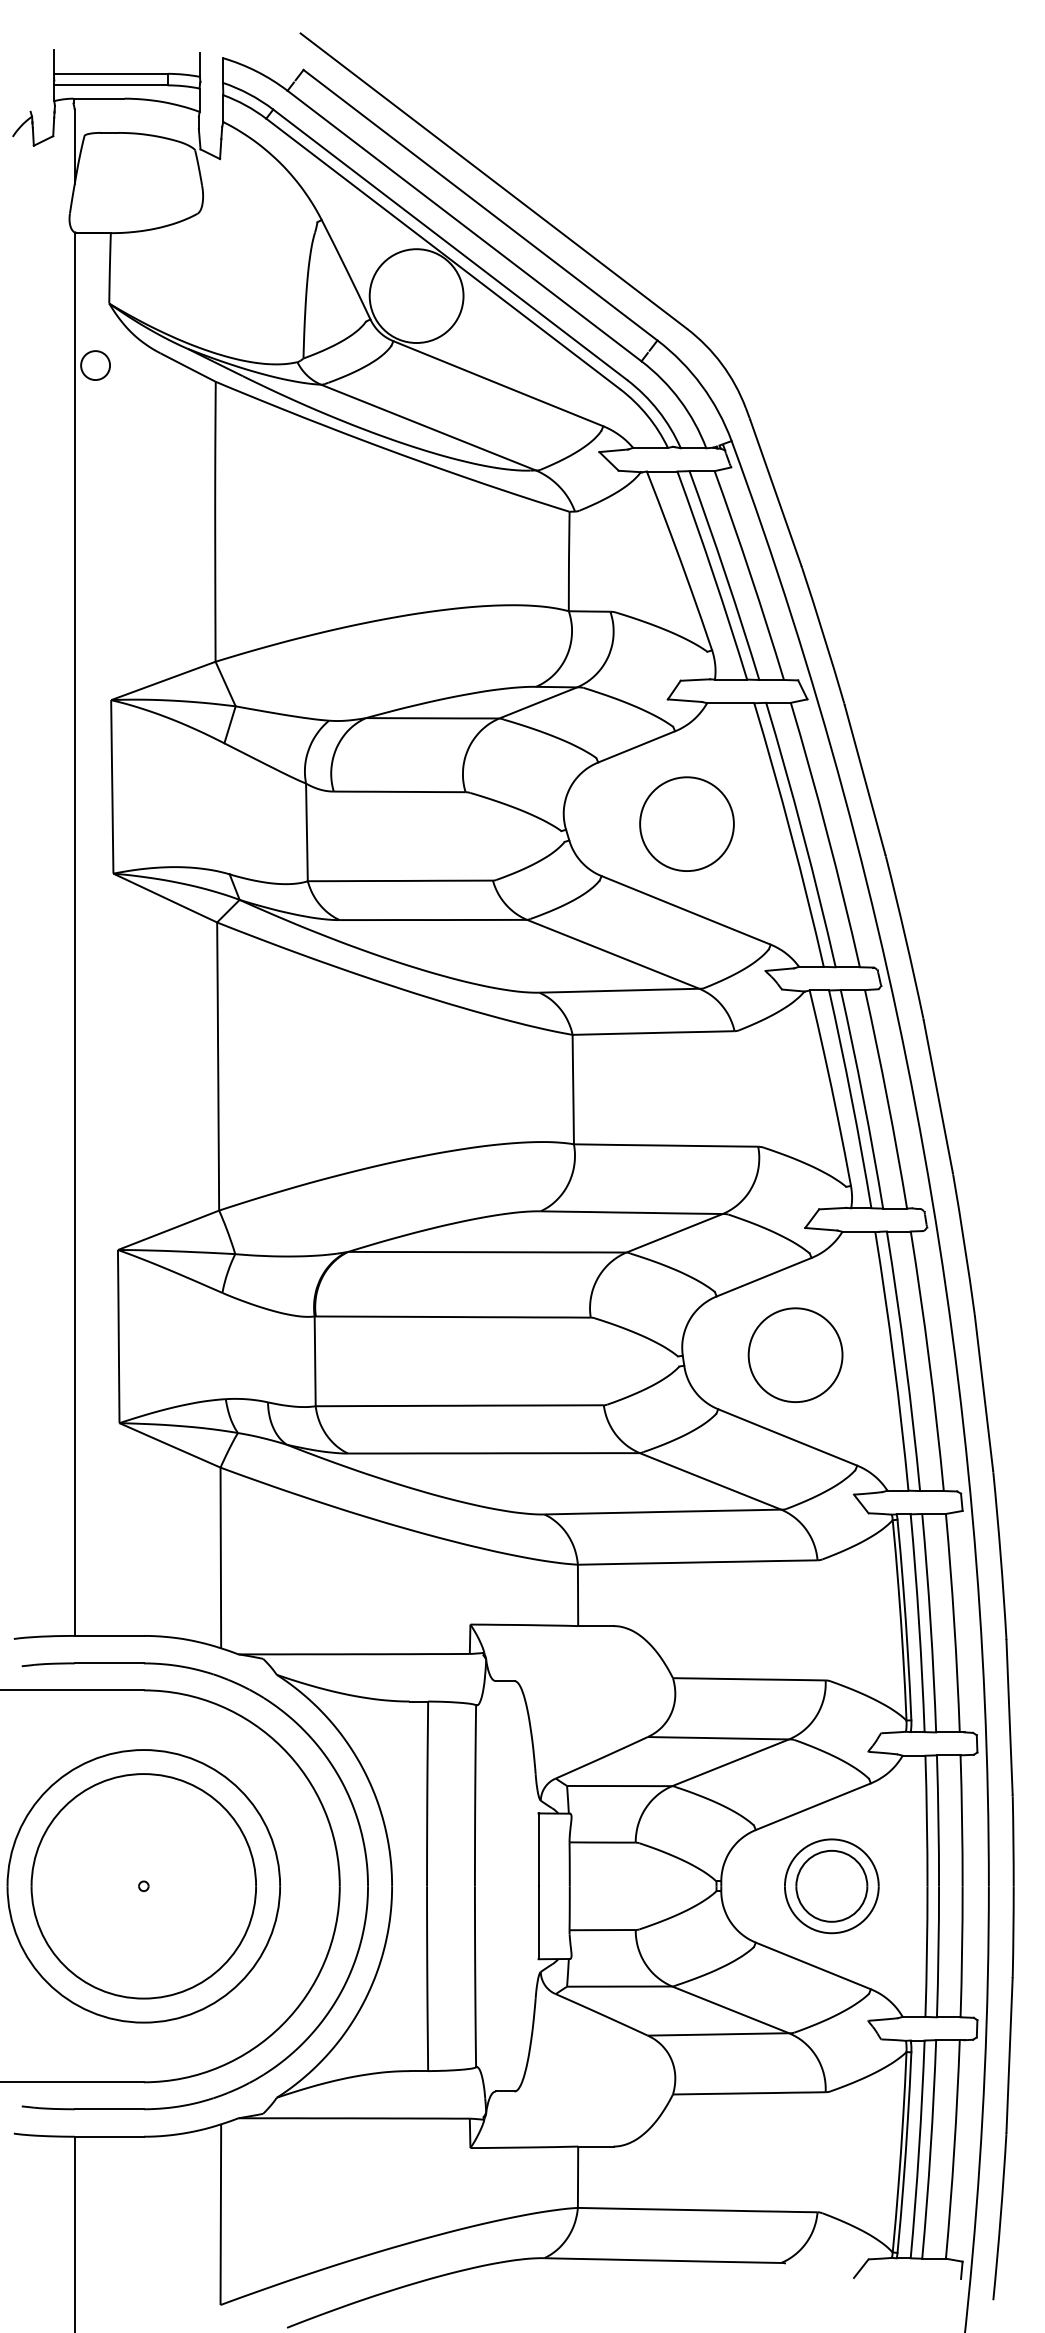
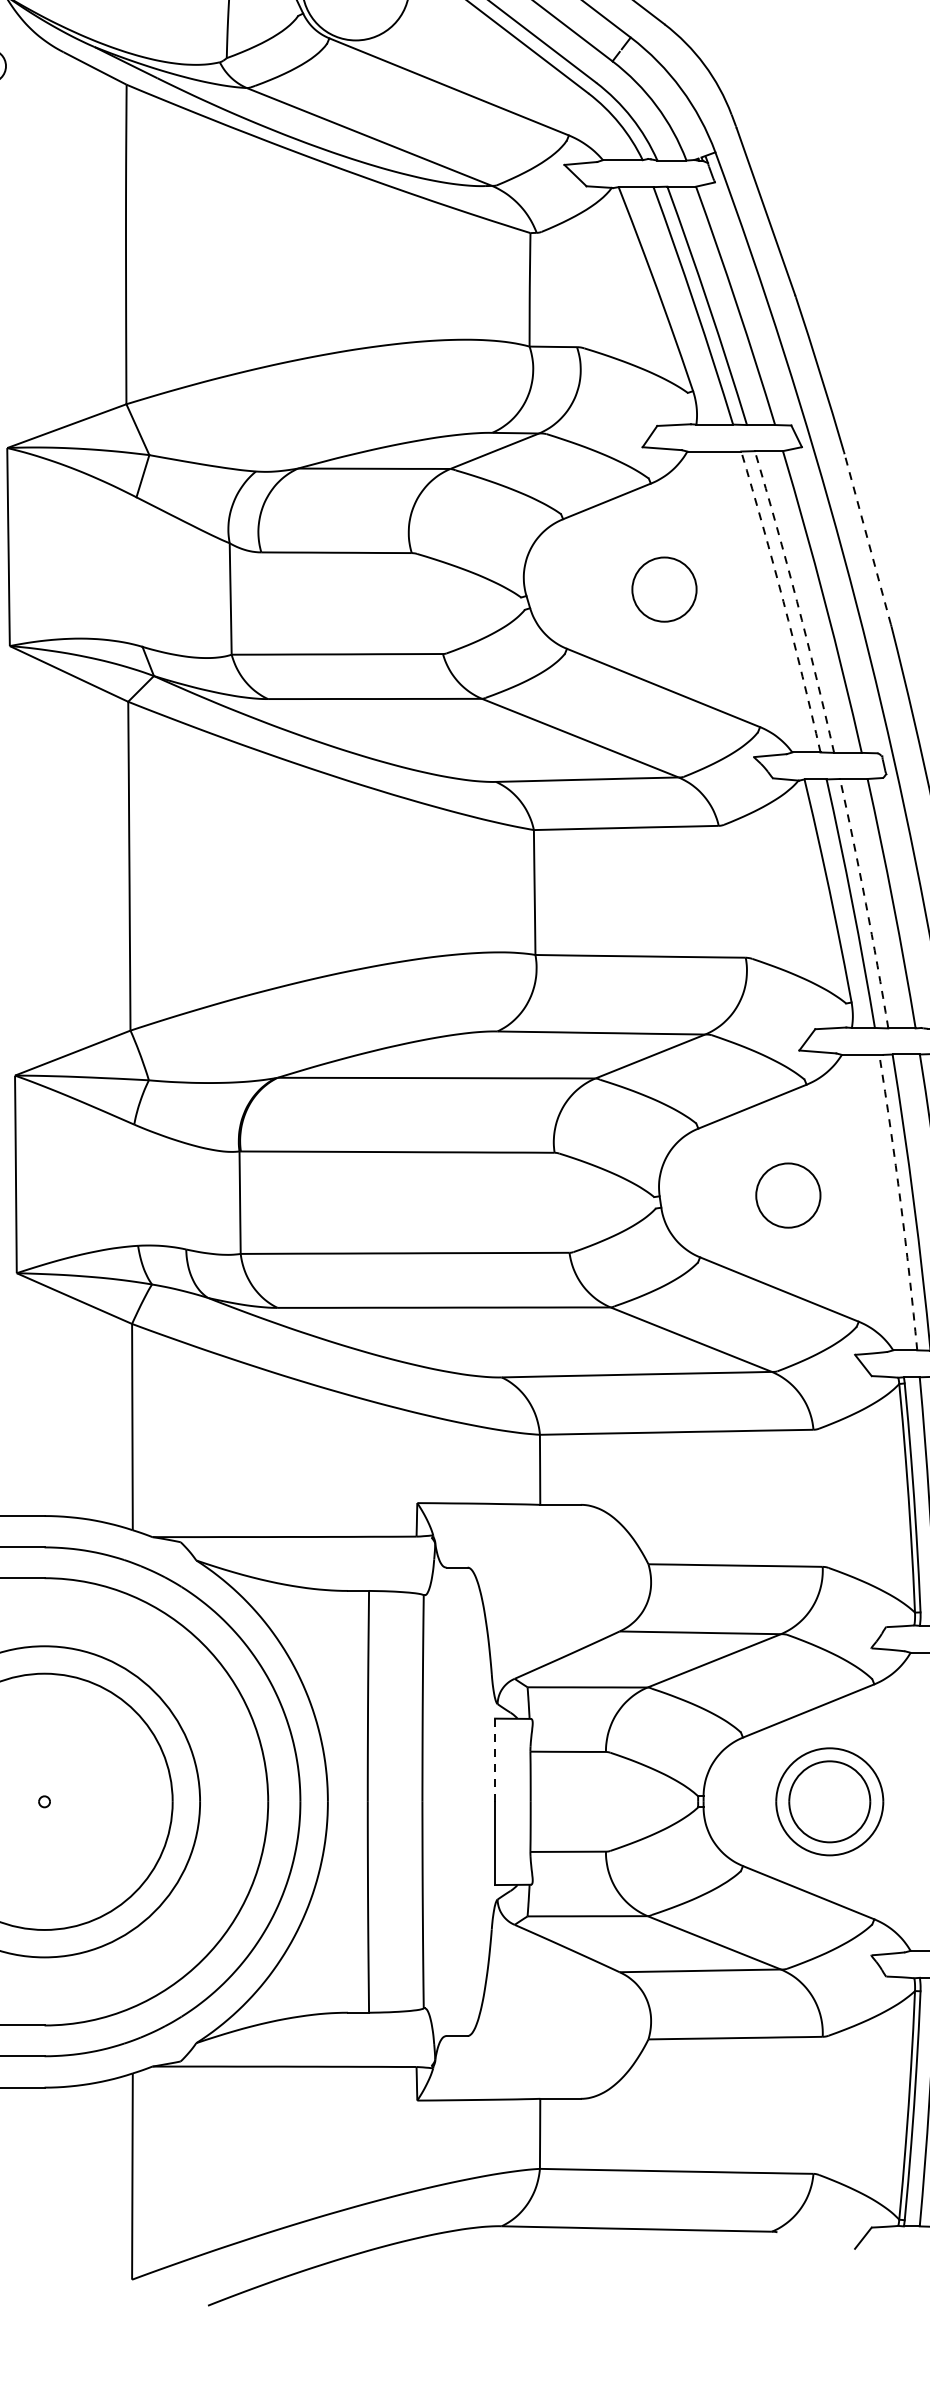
line: (865, 779) -> (868, 538), solid -> dashed
circle: (686, 824) -> (663, 589), size x0.6
arc: (791, 834) -> (783, 601), solid -> dashed
arc: (803, 834) -> (797, 601), solid -> dashed
arc: (863, 1099) -> (865, 903), solid -> dashed
circle: (795, 1354) -> (788, 1194), size x0.6
arc: (893, 1361) -> (900, 1202), solid -> dashed
line: (538, 1849) -> (494, 1759), solid -> dashed

